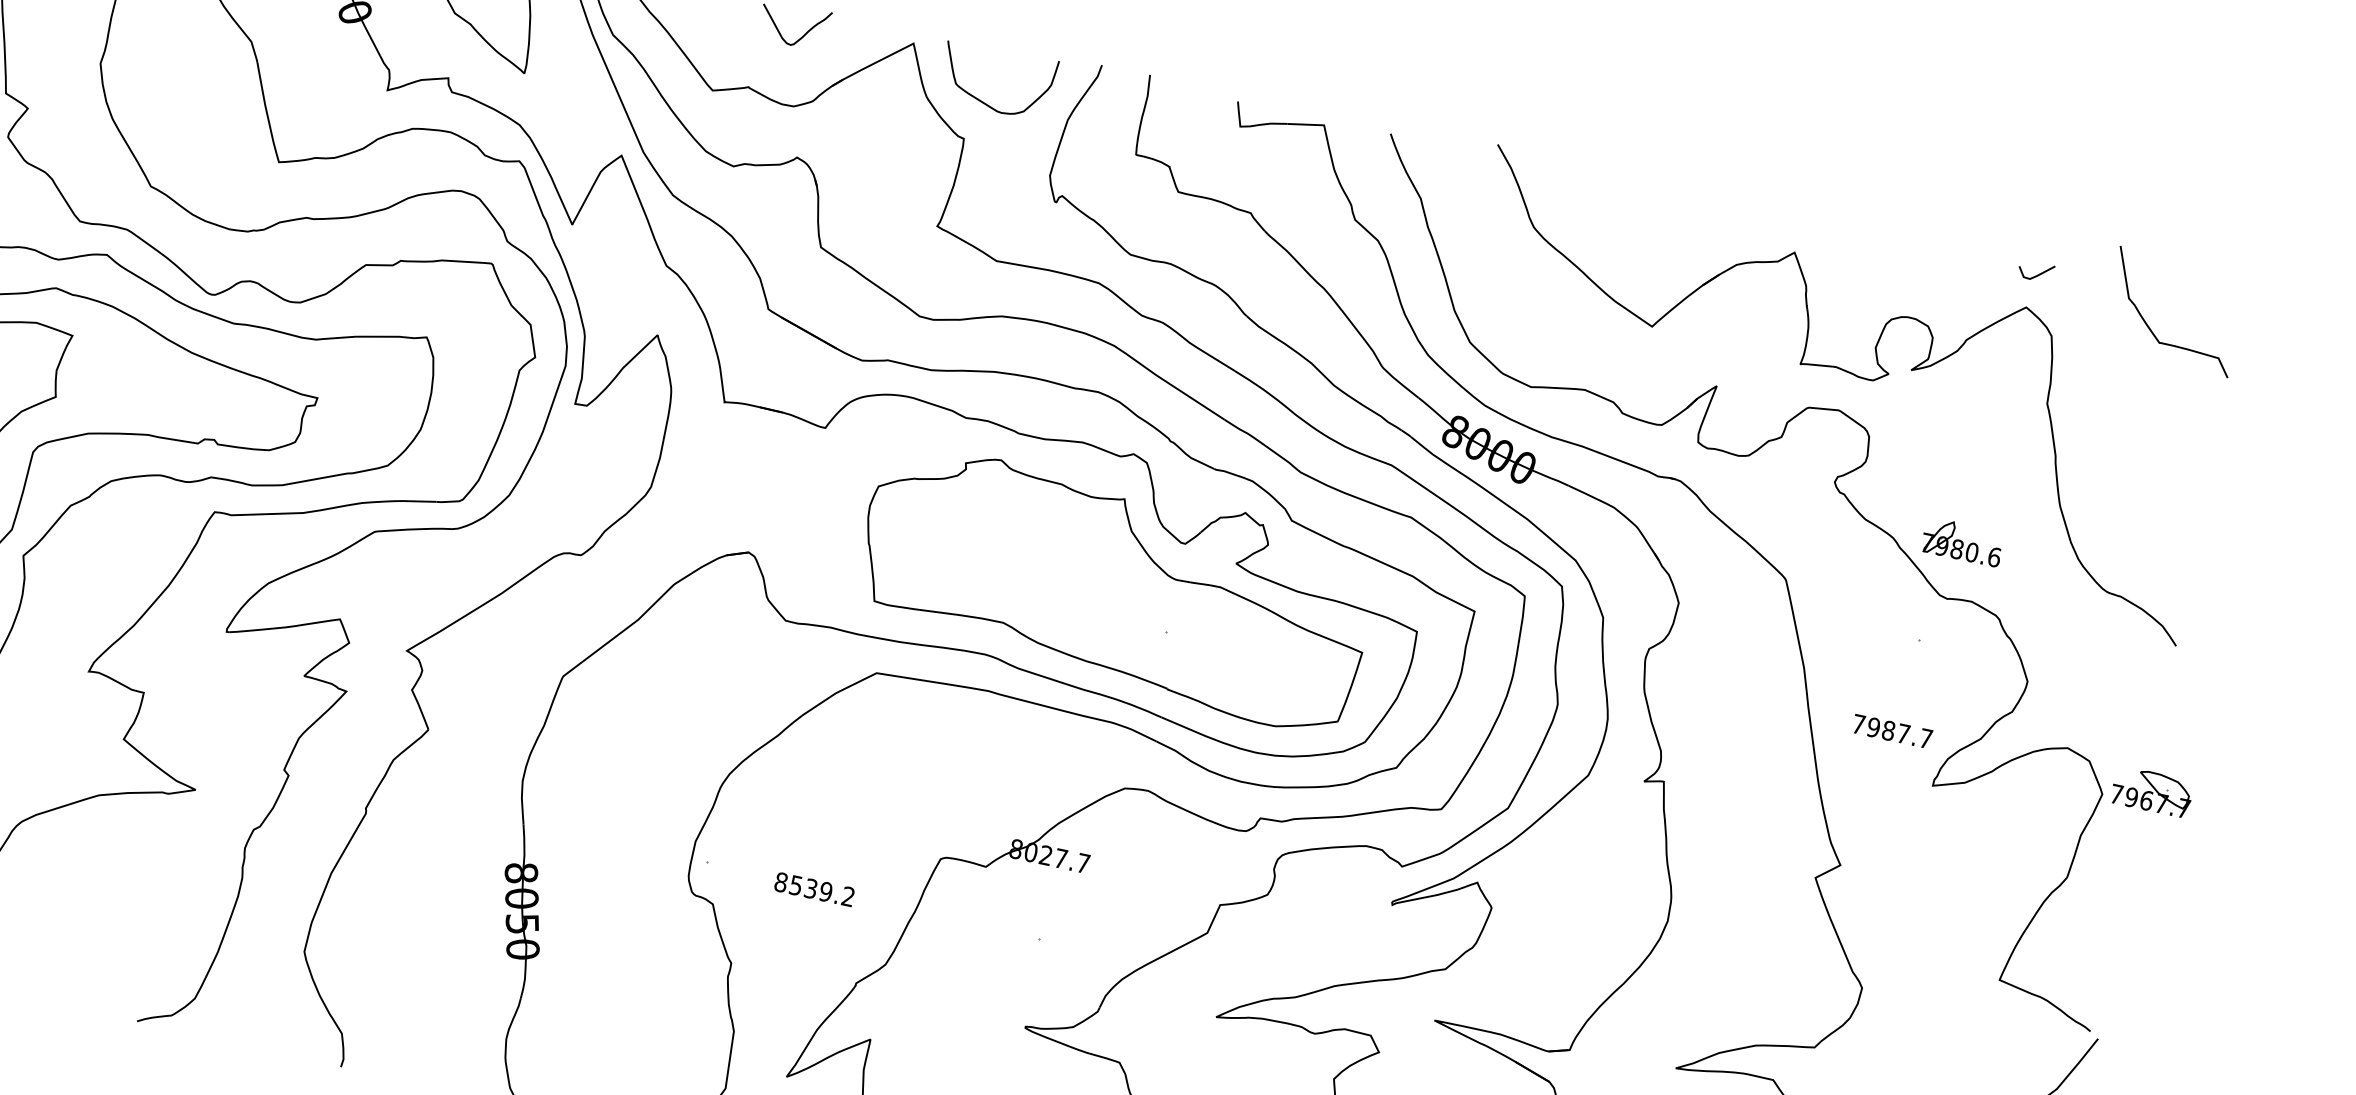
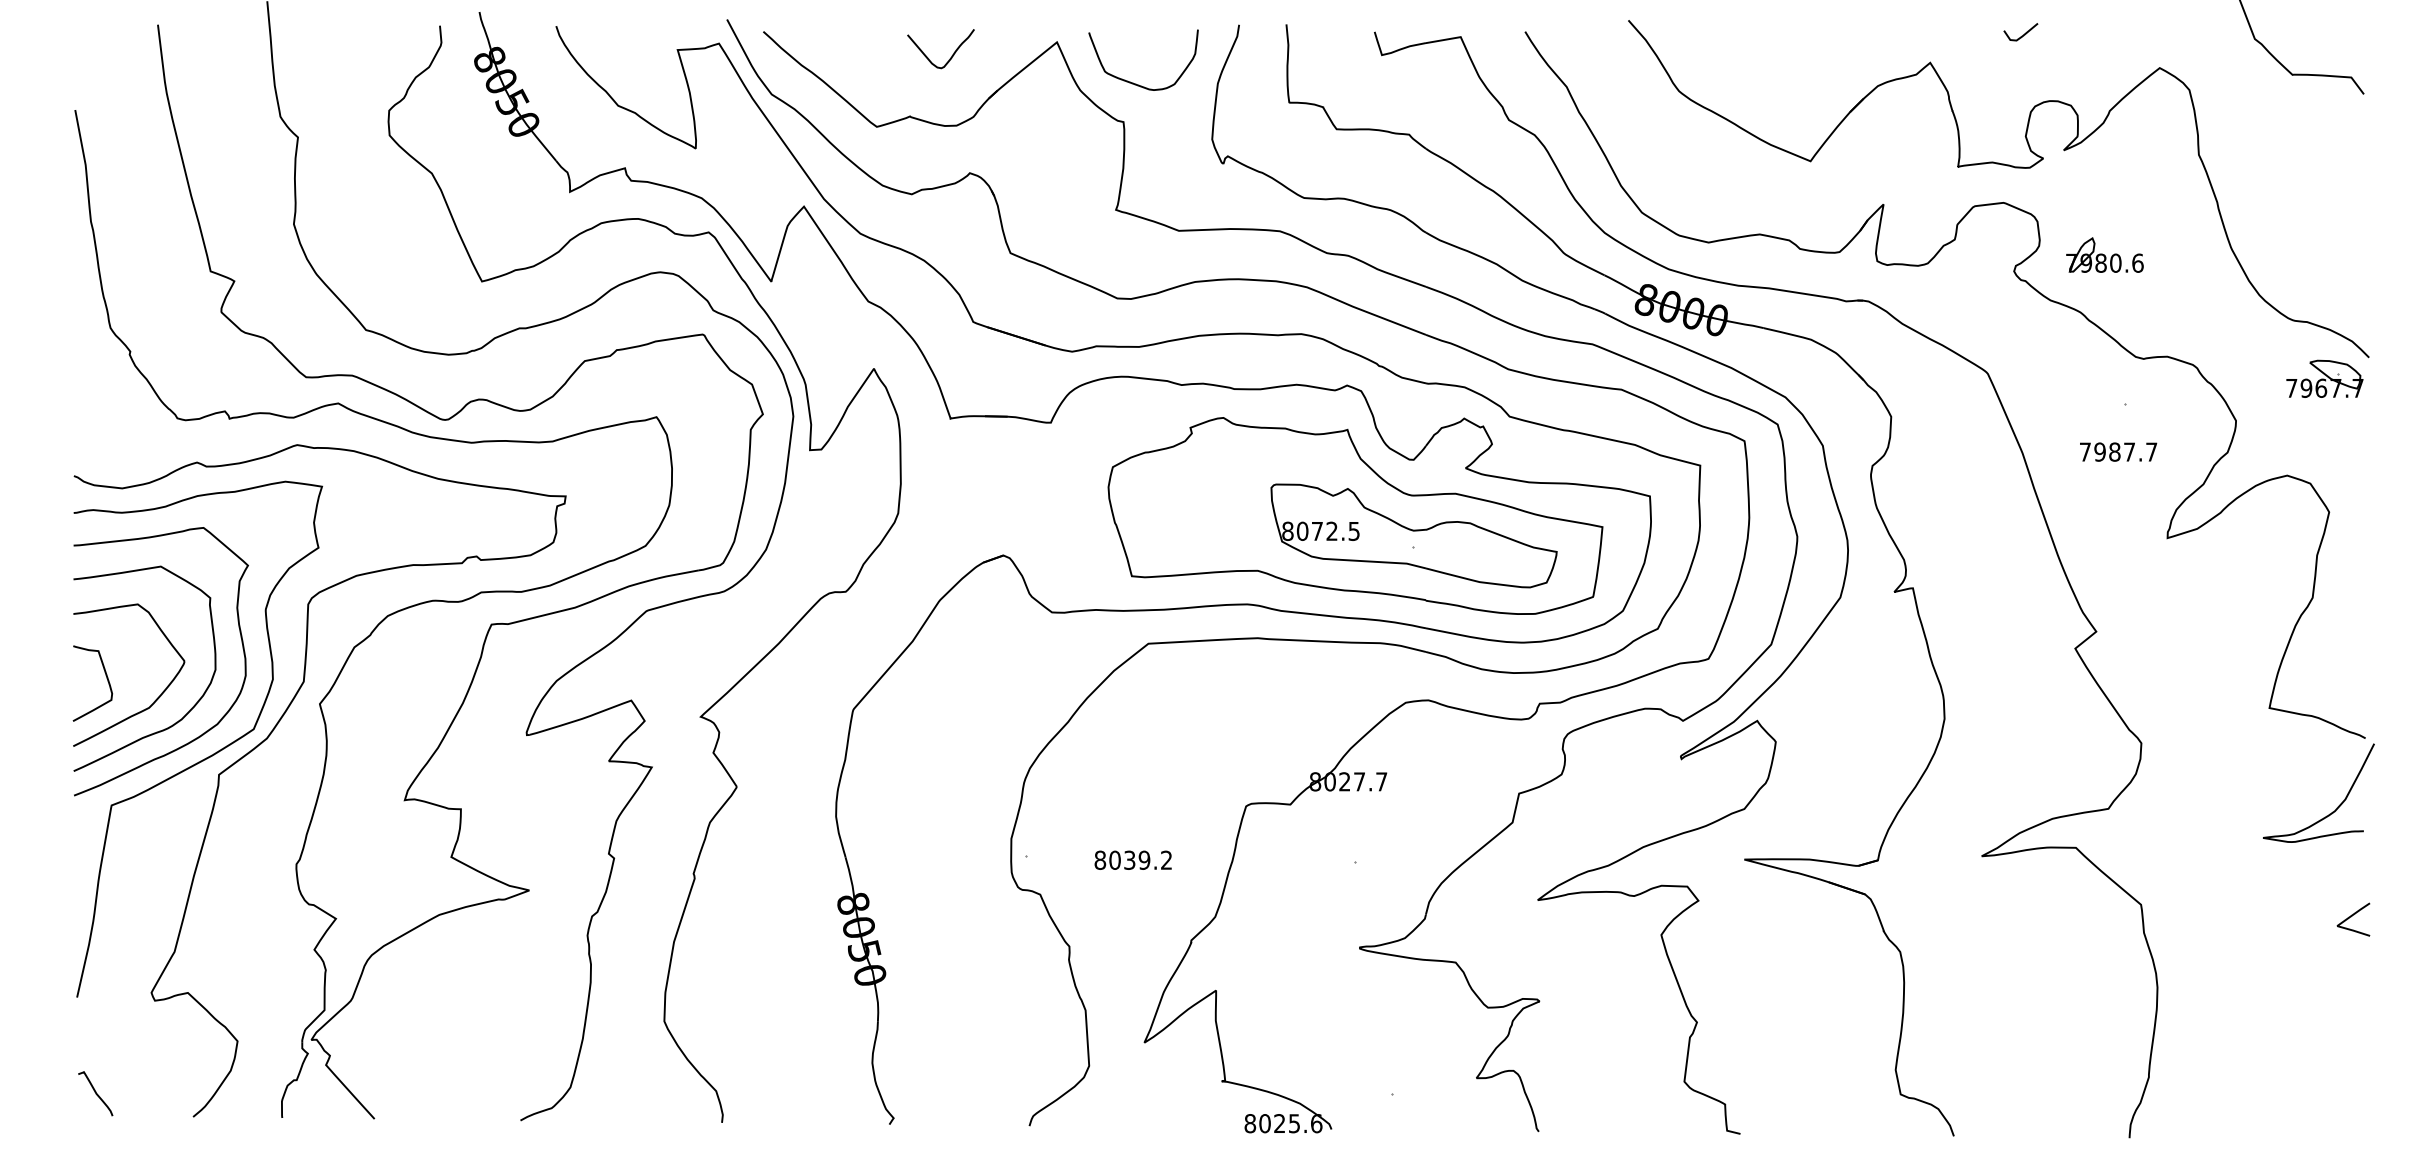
line: (2036, 274) -> (2021, 35), moved
part: (1962, 541) -> (2104, 254), moved
part: (1168, 620) -> (1413, 535), added
text: (1892, 730) -> (2118, 451), moved
part: (2152, 791) -> (2324, 378), moved
text: (795, 884) -> (1114, 859), 8539.2 -> 8039.2

